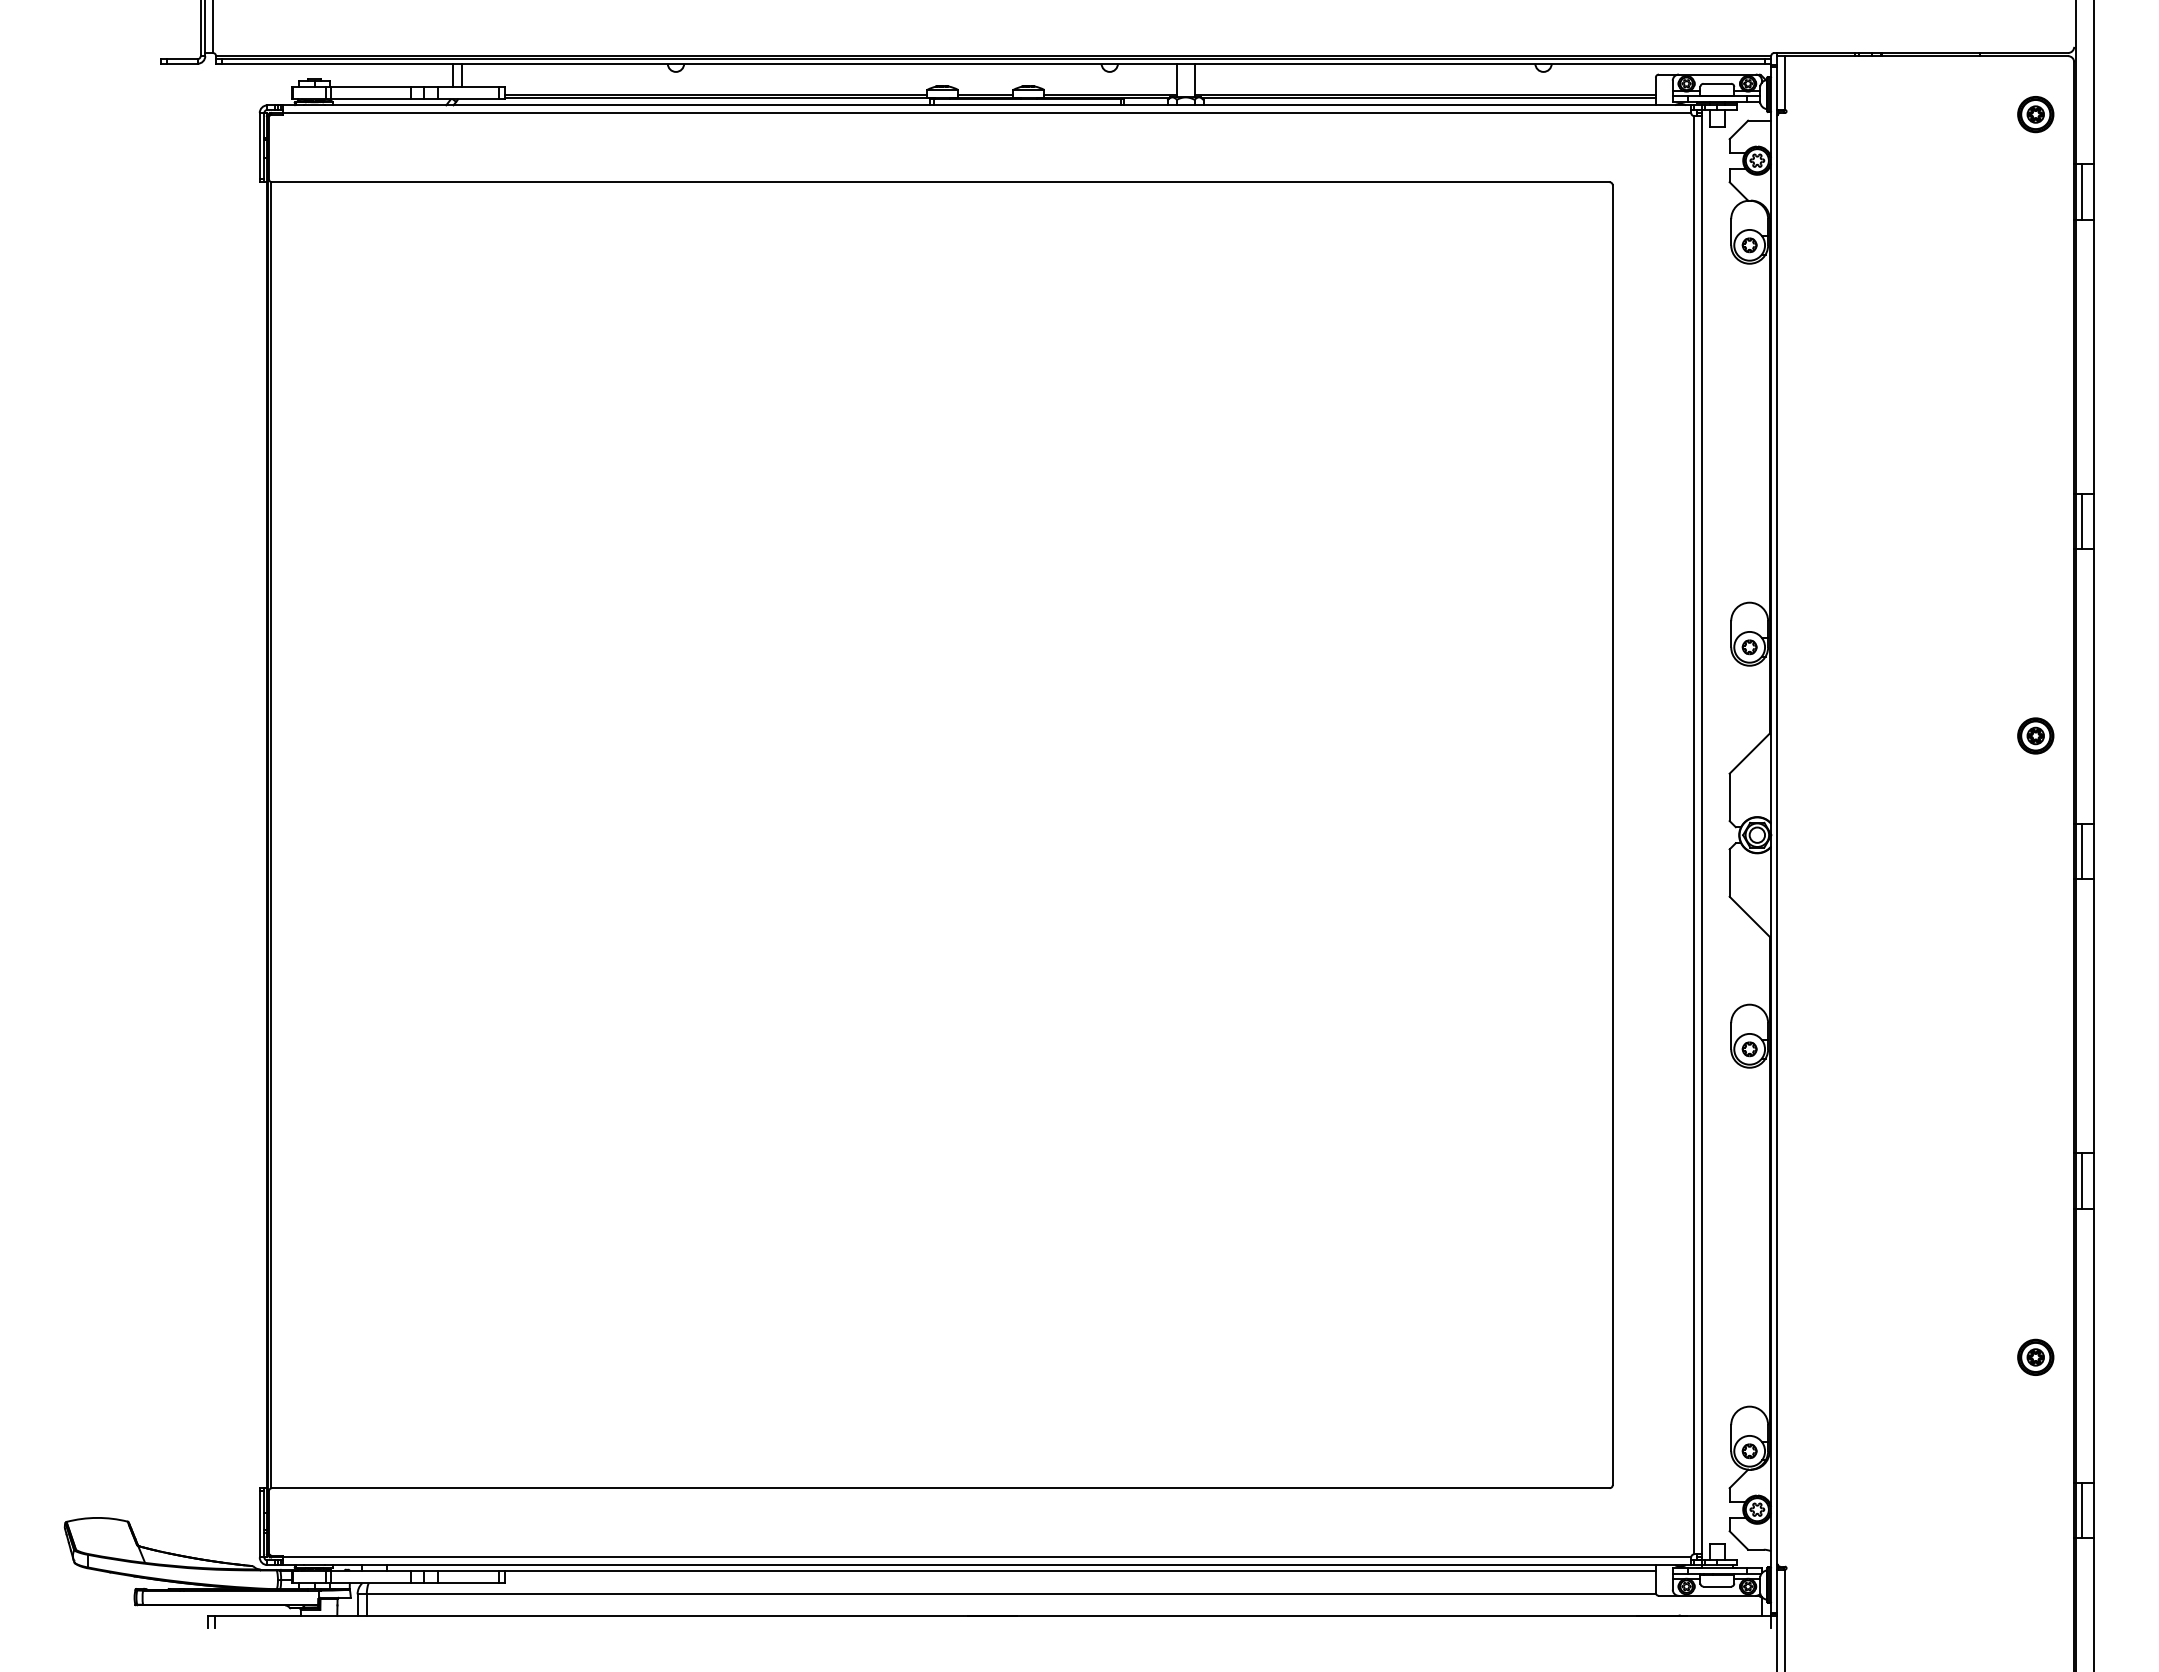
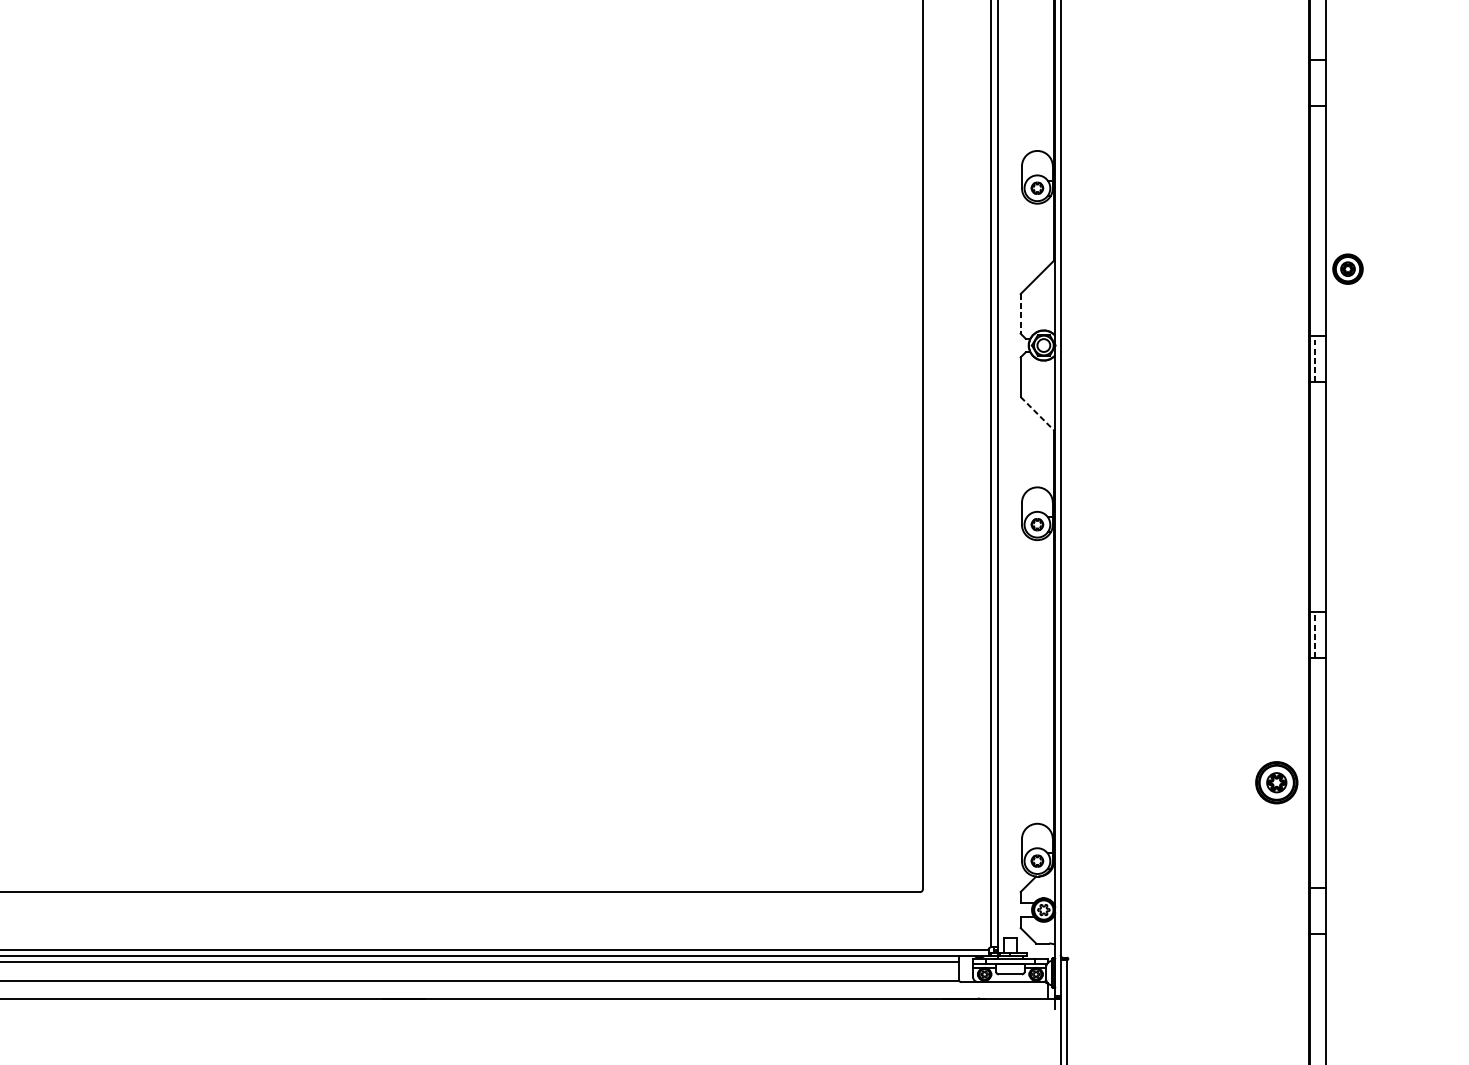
line: (2081, 521) -> (1315, 83), removed
part: (2035, 735) -> (1347, 268), moved
line: (1729, 797) -> (1020, 313), solid -> dashed
line: (2081, 851) -> (1315, 359), solid -> dashed
line: (1750, 917) -> (1038, 414), solid -> dashed
line: (2081, 1181) -> (1315, 635), solid -> dashed
part: (2035, 1356) -> (1276, 781), size x1.4
line: (2081, 1510) -> (1315, 910), removed

